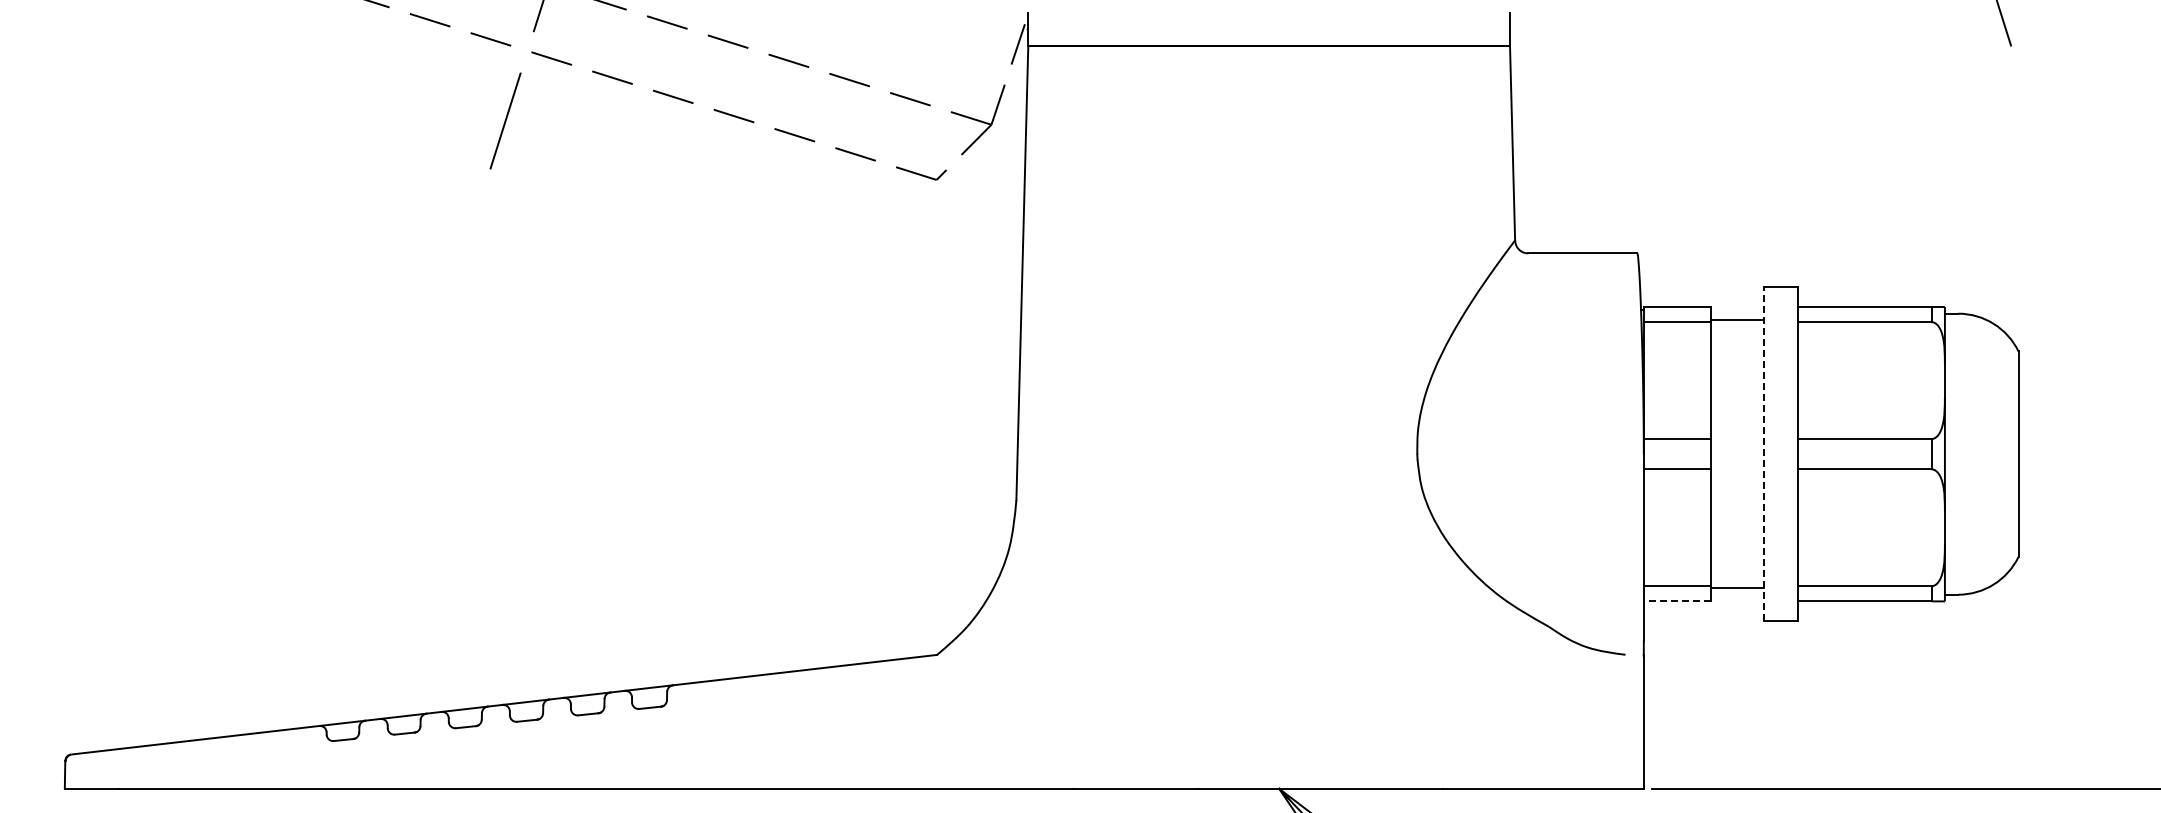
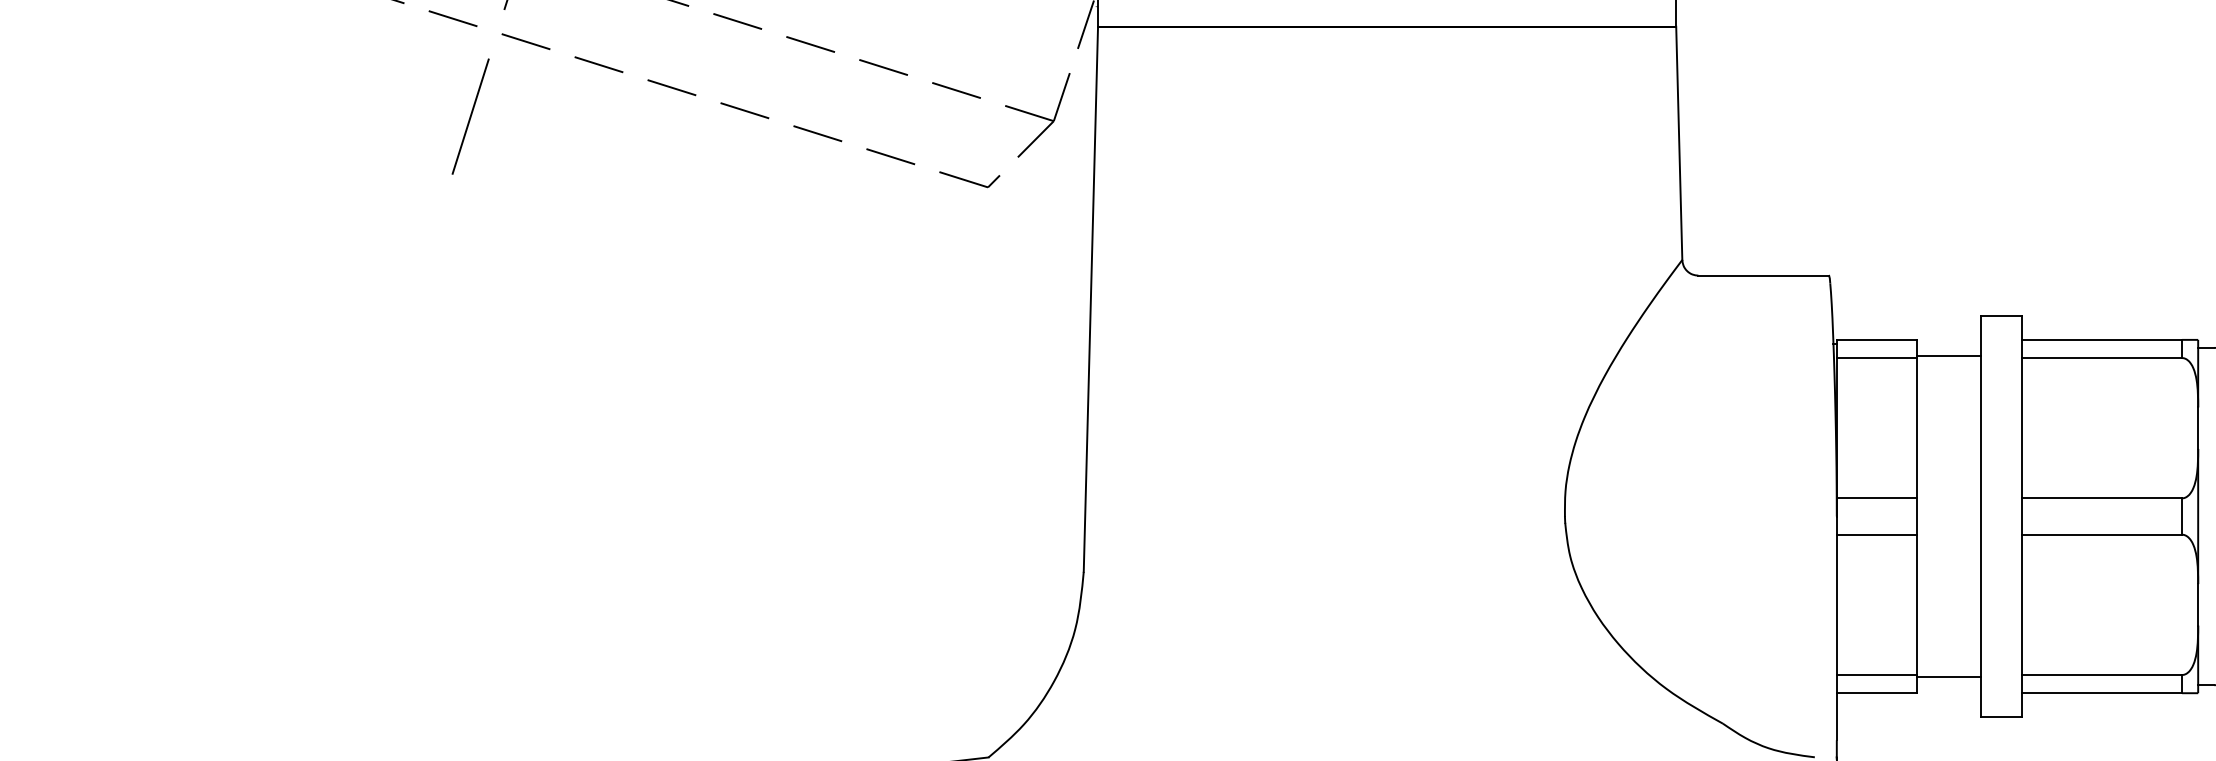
line: (1764, 453) -> (1981, 515), dashed -> solid
line: (1676, 601) -> (1876, 693), dashed -> solid

